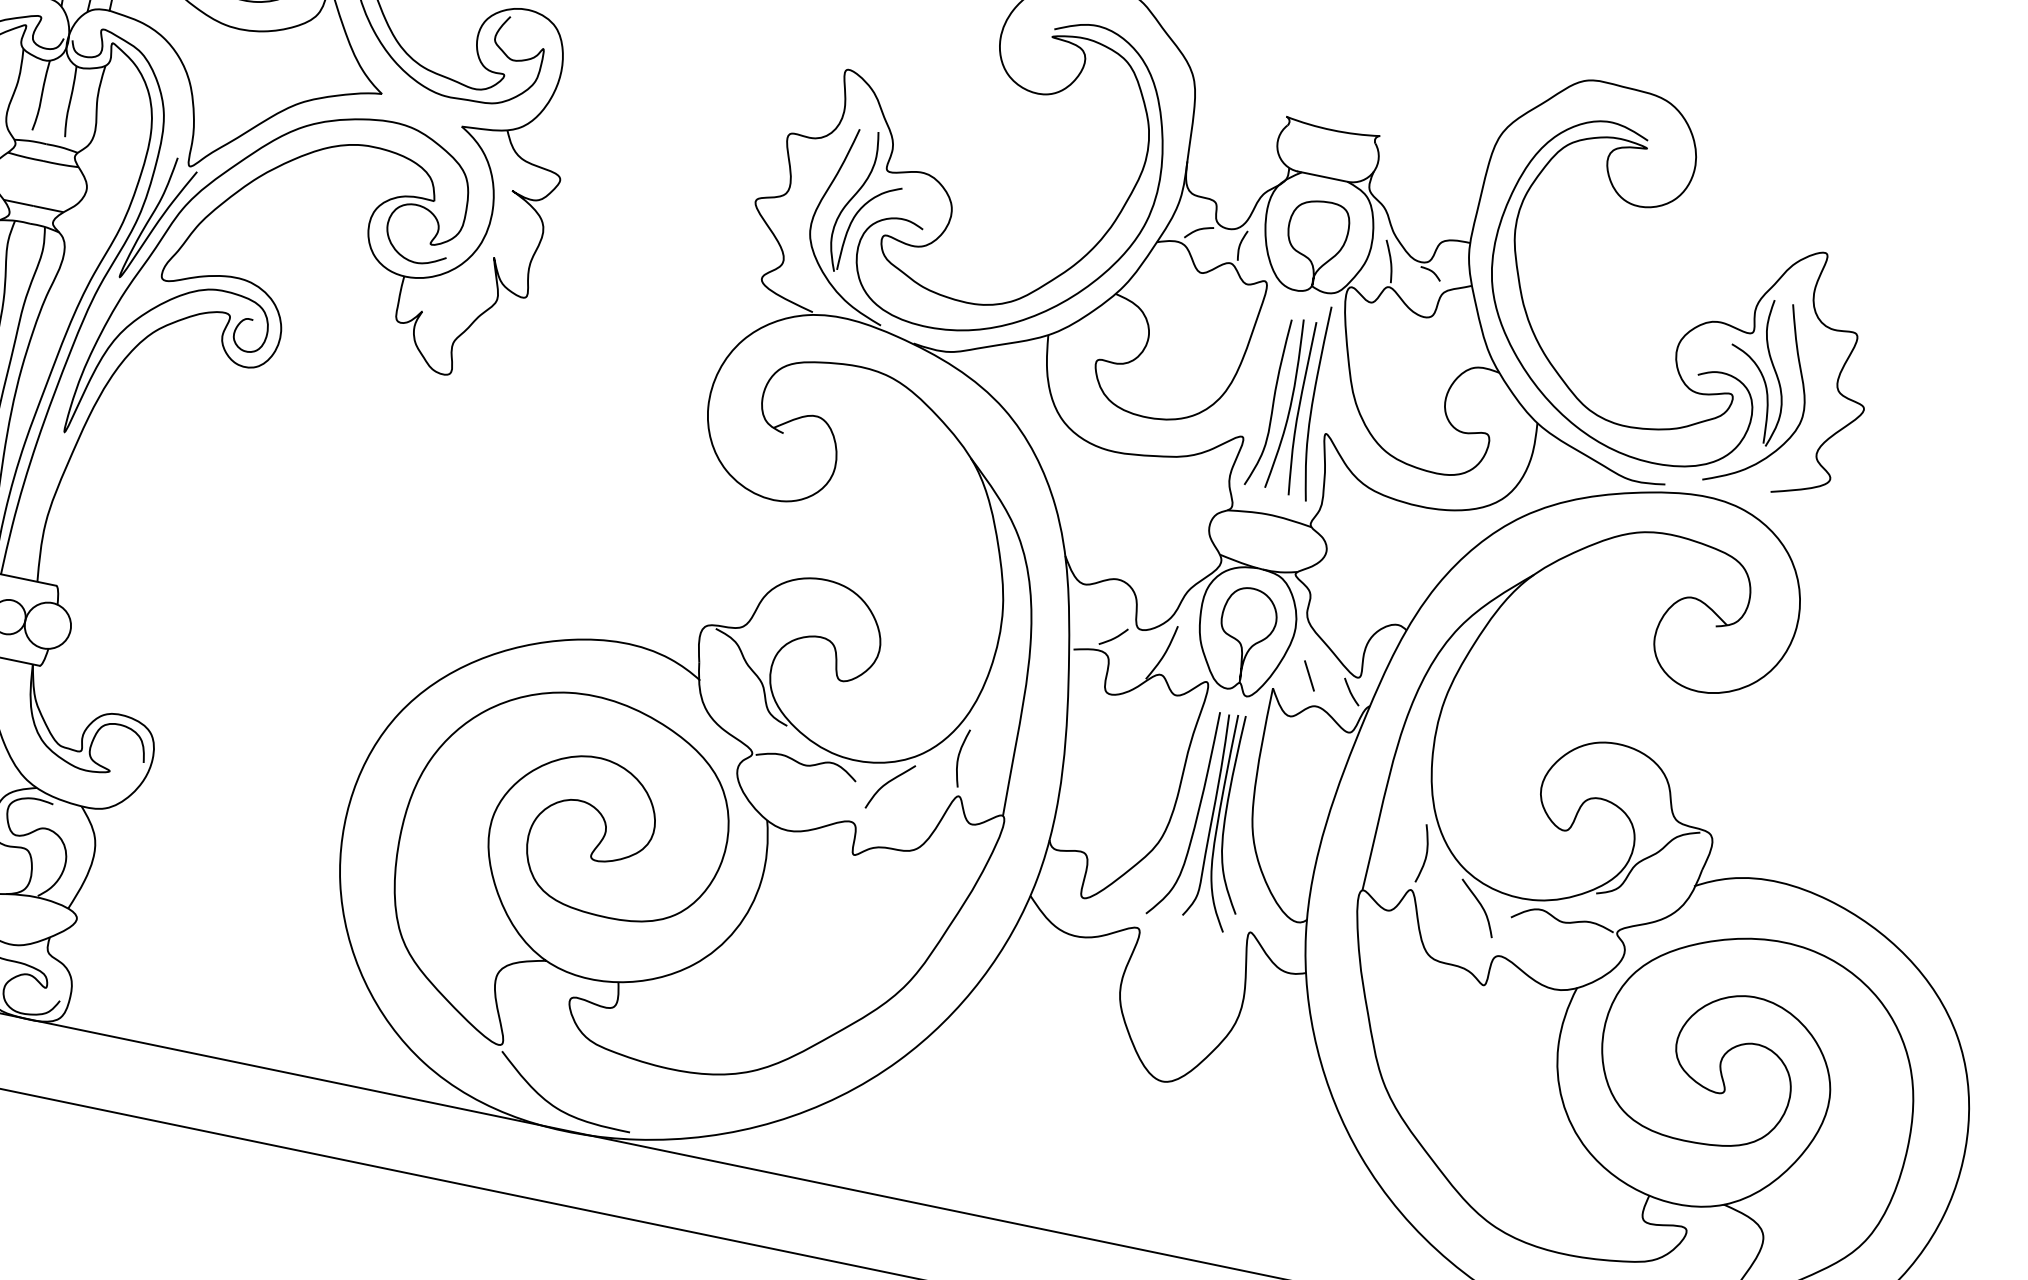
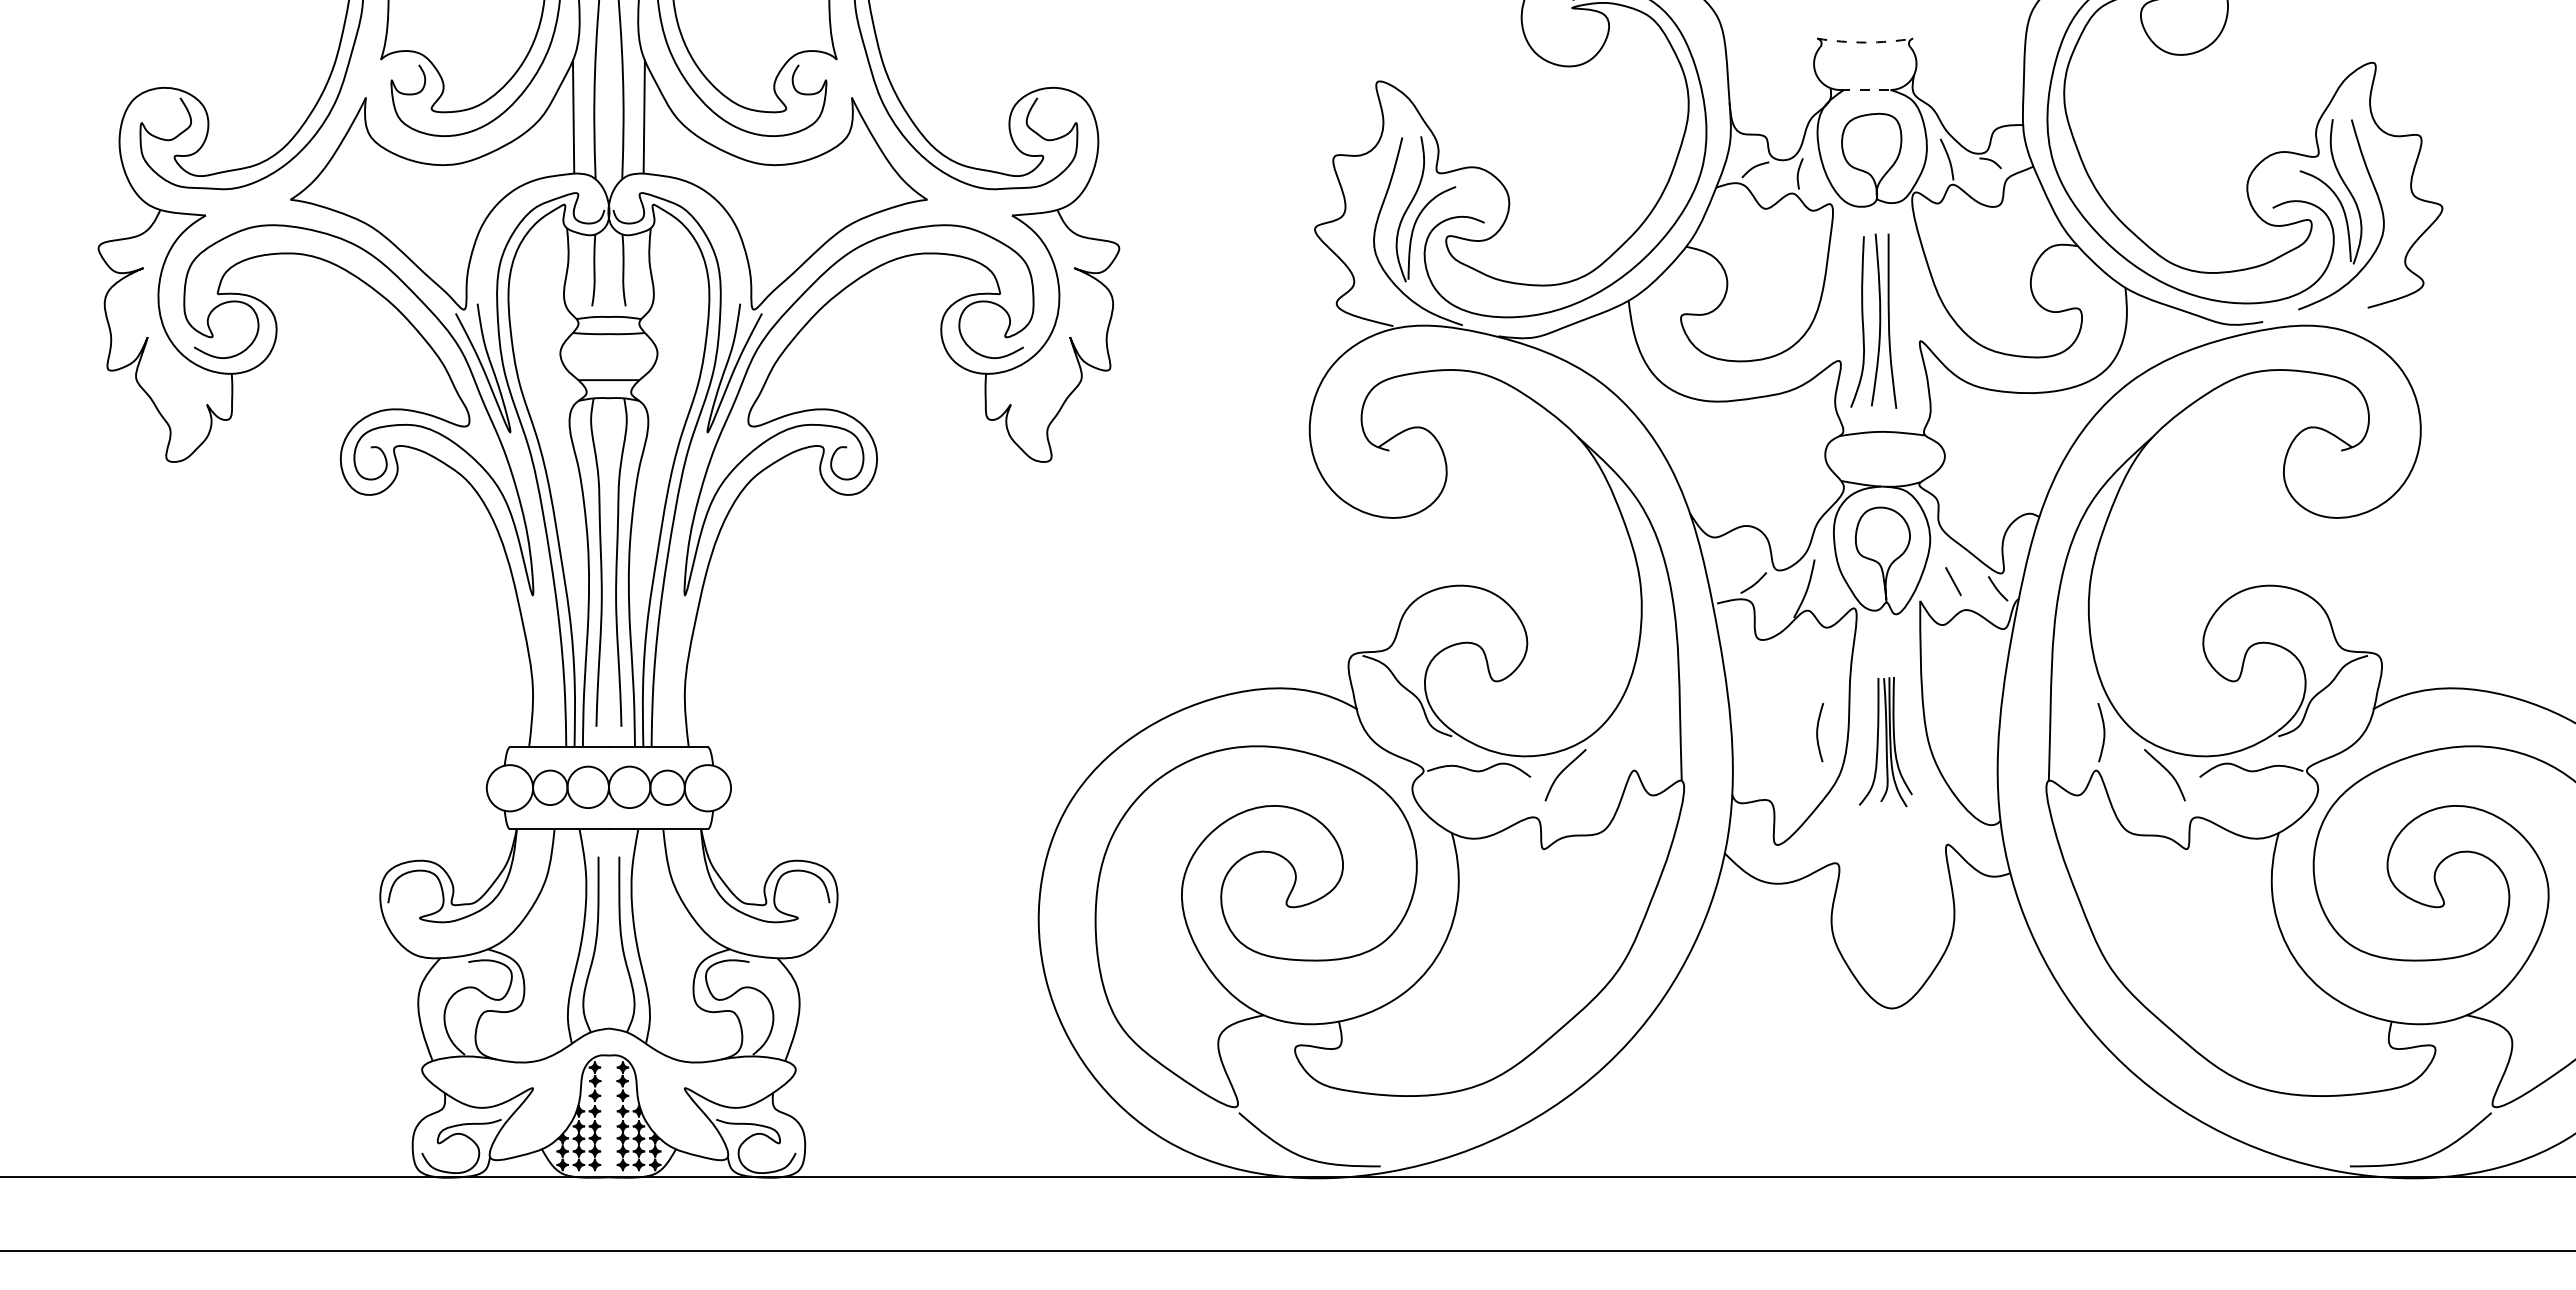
arc: (1332, 130) -> (1865, 42), solid -> dashed
line: (1323, 176) -> (1865, 89), solid -> dashed
curve: (1312, 402) -> (1901, 313), removed
curve: (959, 756) -> (1818, 731), moved
part: (1210, 818) -> (1885, 741), size x0.6

